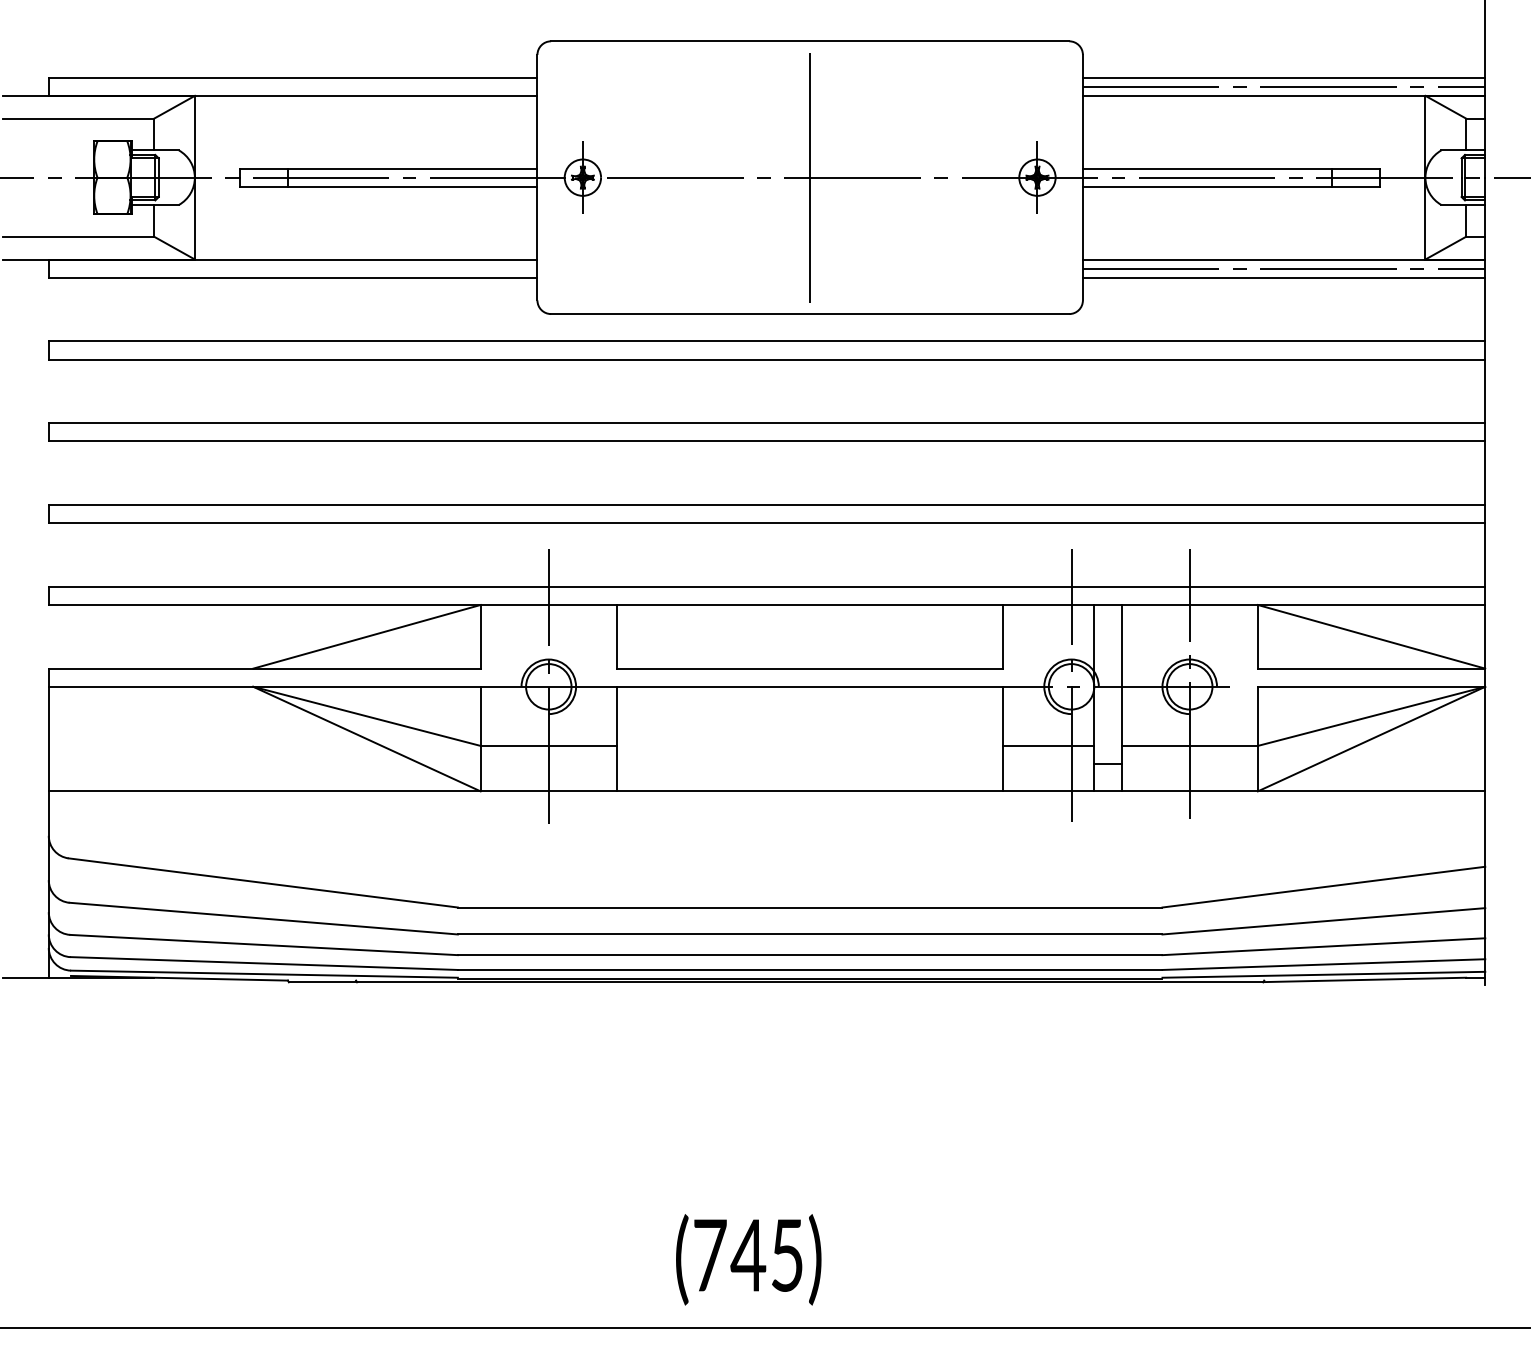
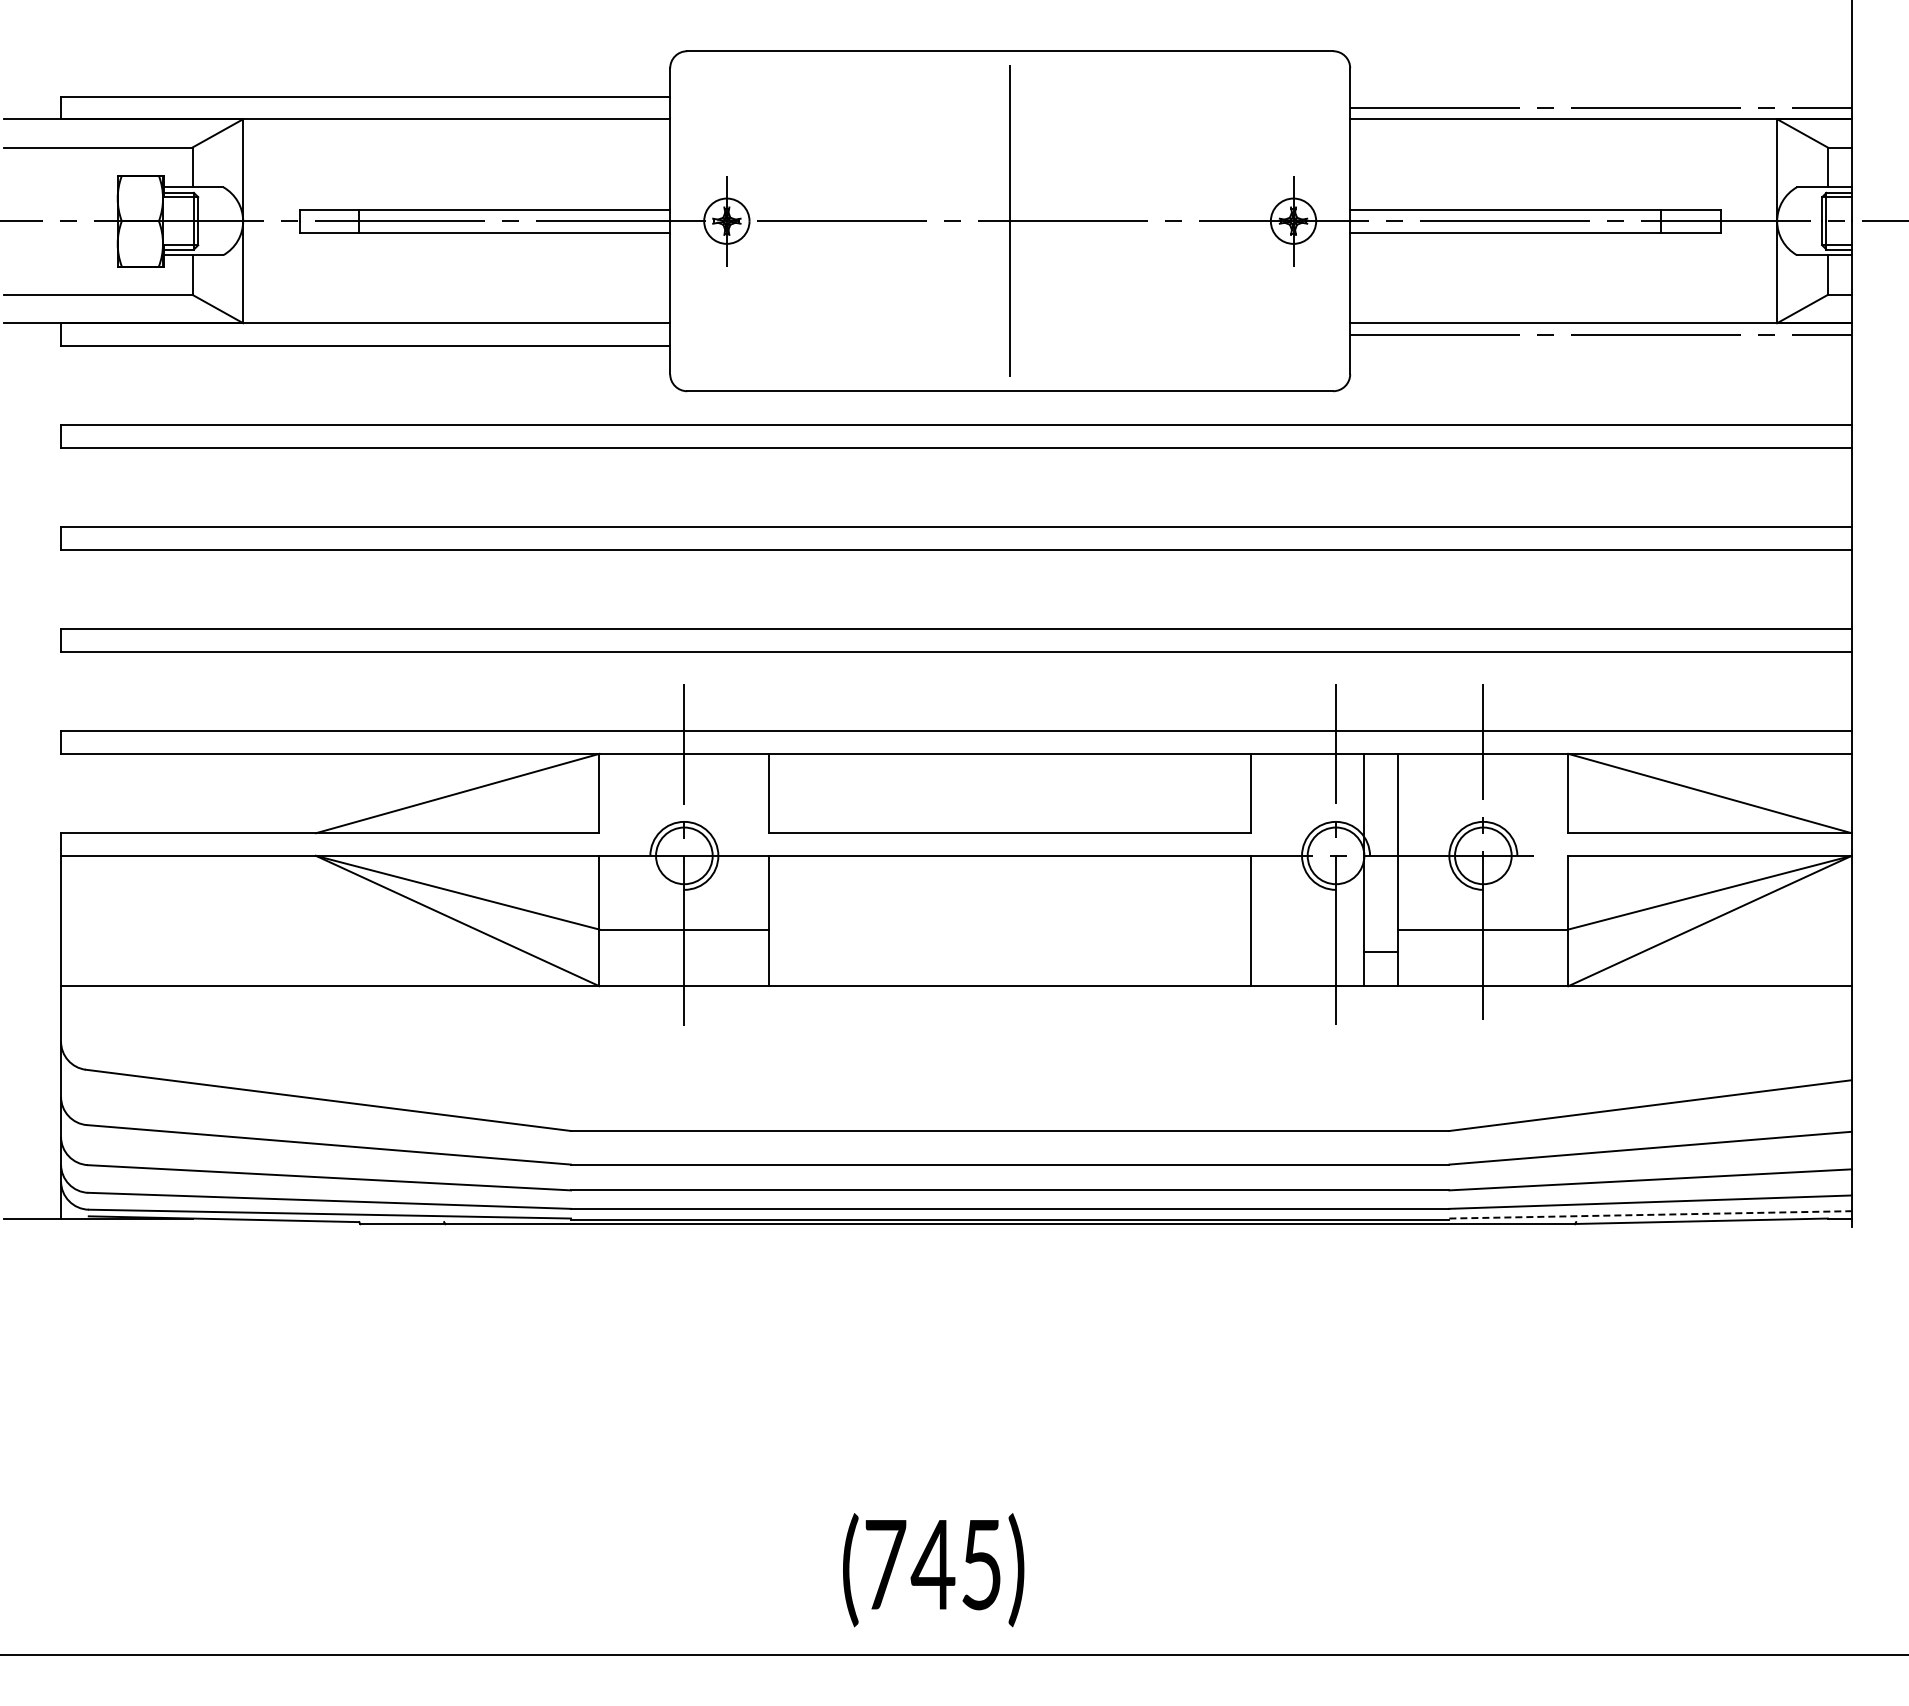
line: (1283, 77) -> (1600, 96), removed
line: (1283, 277) -> (1600, 345), removed
line: (1048, 745) -> (1307, 929), removed
line: (1324, 974) -> (1651, 1214), solid -> dashed

